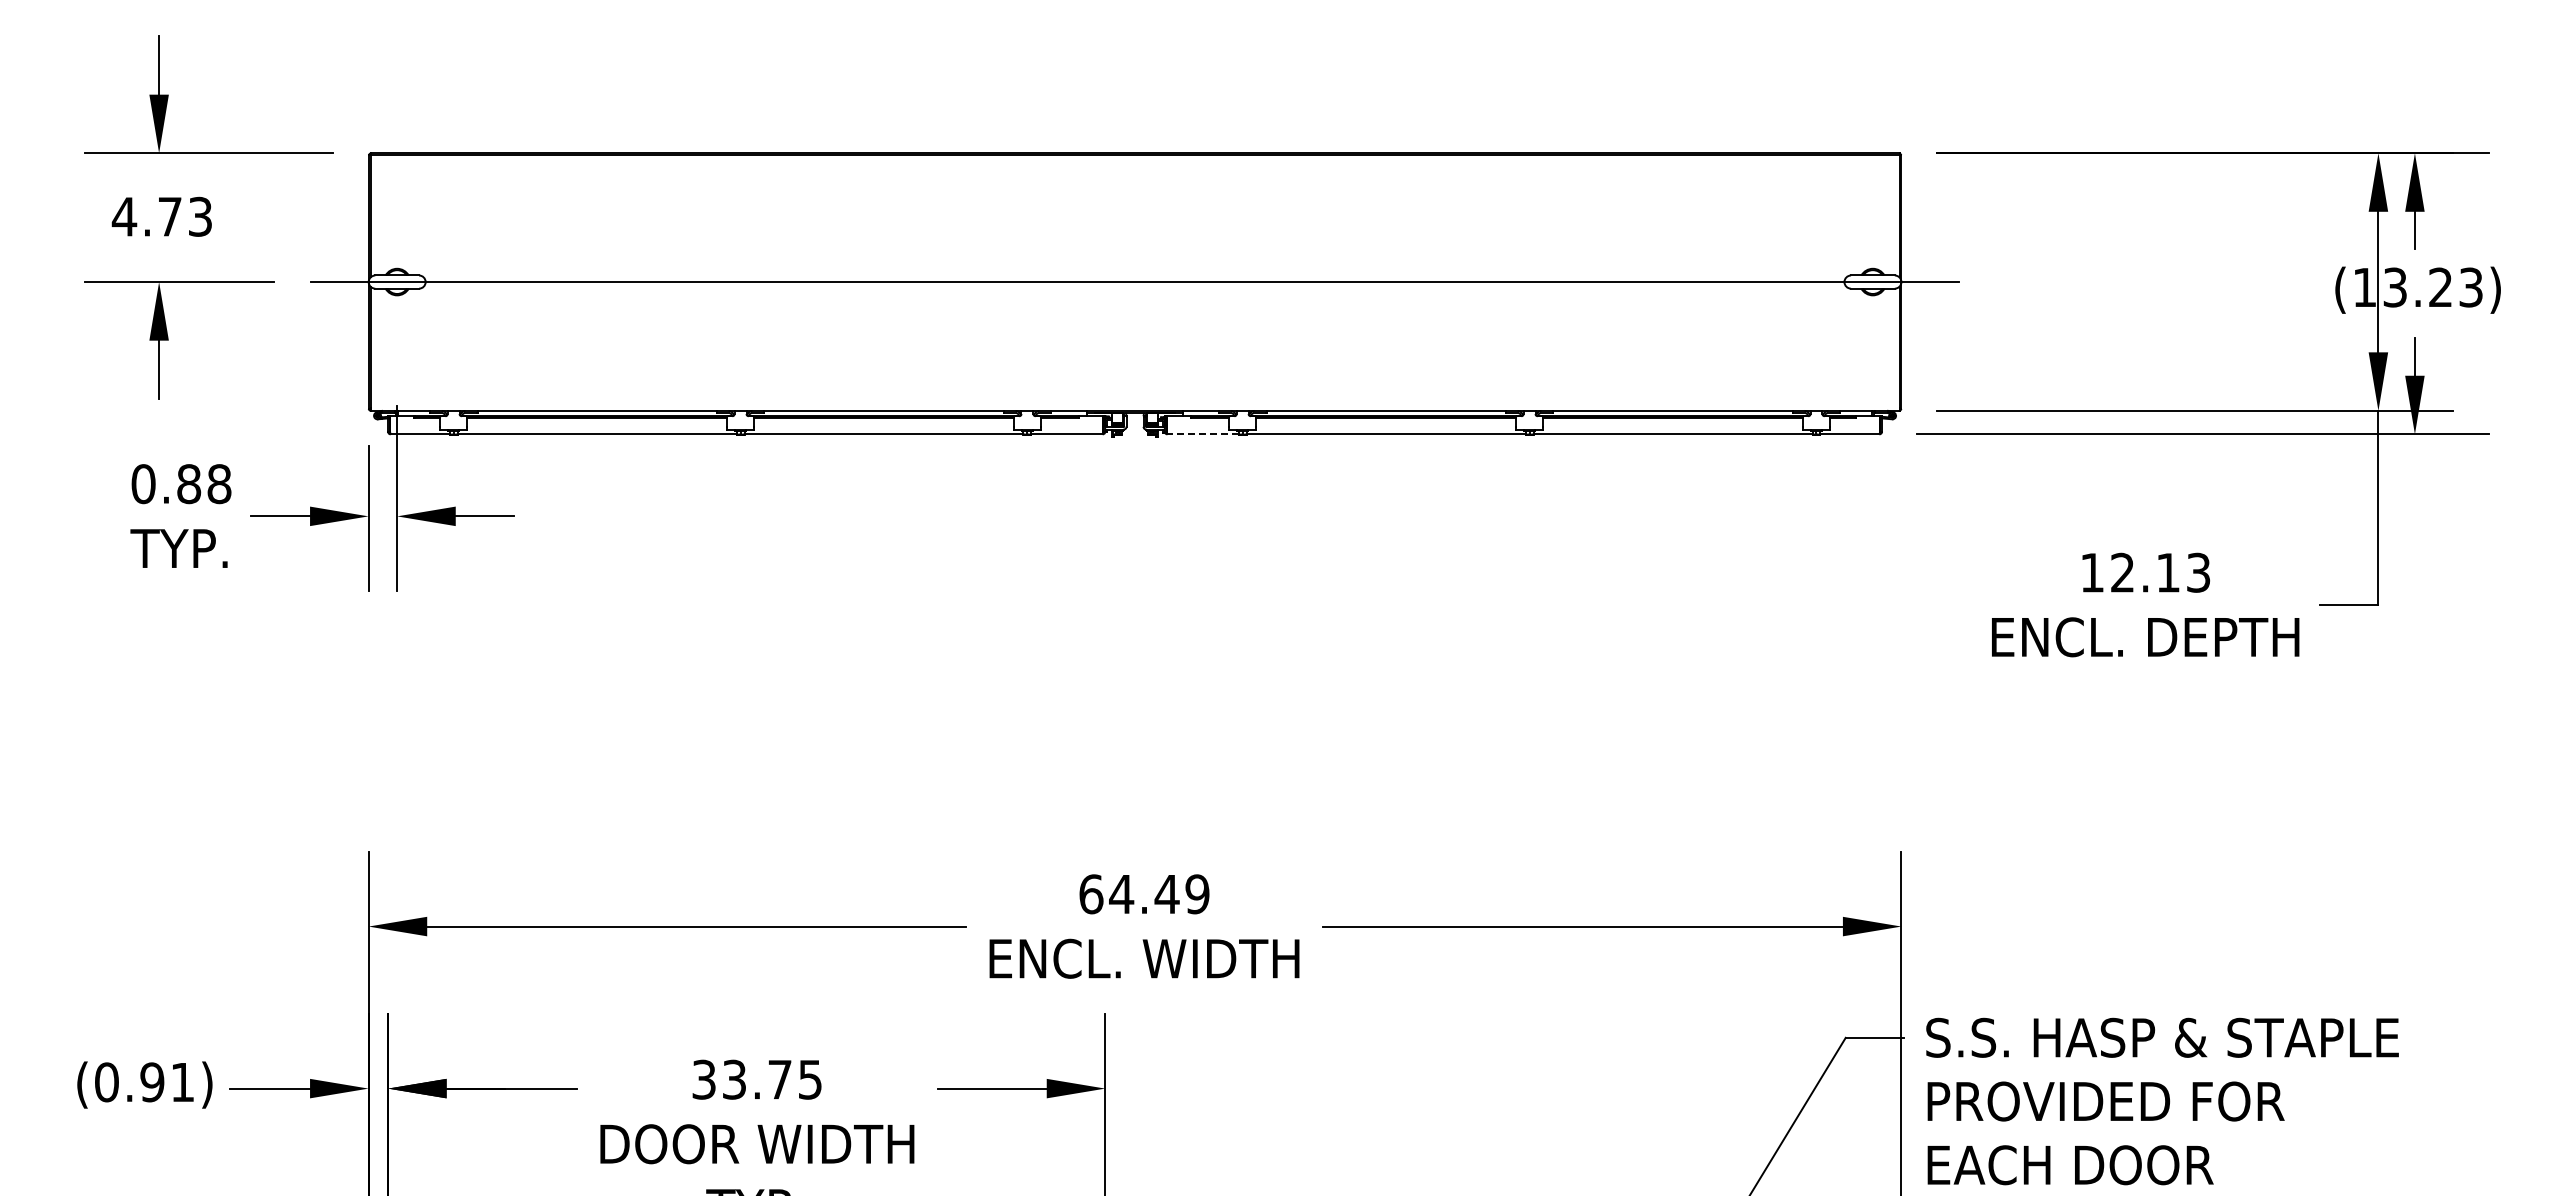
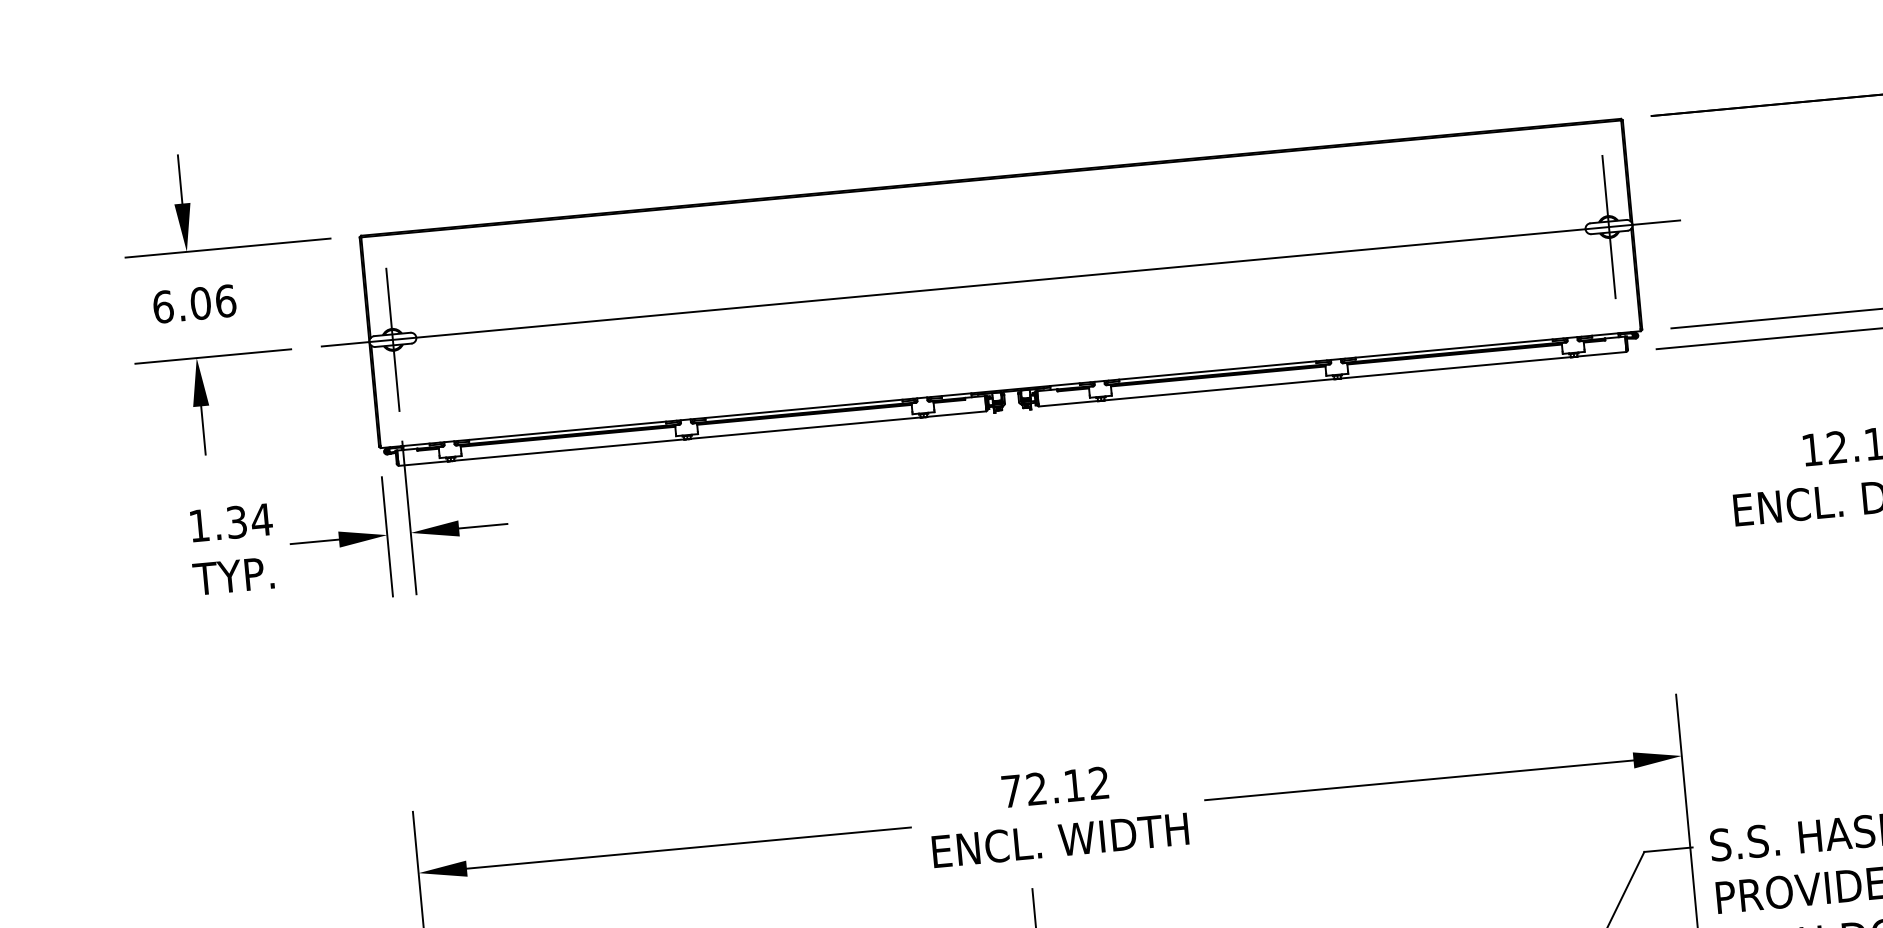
text: (161, 216) -> (193, 303), 4.73 -> 6.06
line: (397, 281) -> (393, 339), added
line: (1872, 281) -> (1608, 226), added
line: (1203, 434) -> (1069, 403), dashed -> solid
text: (181, 484) -> (230, 523), 0.88 -> 1.34
text: (1144, 894) -> (1055, 787), 64.49 -> 72.12

